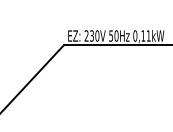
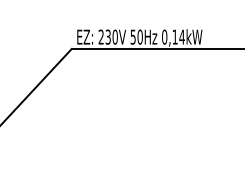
text: (148, 35) -> (181, 36), 0,11kW -> 0,14kW

